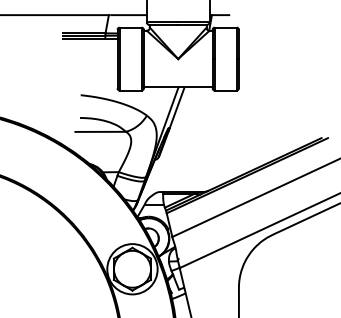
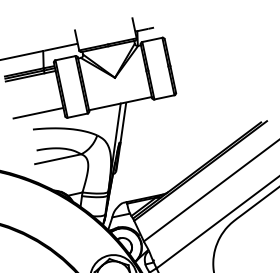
line: (89, 79) -> (37, 113), added

